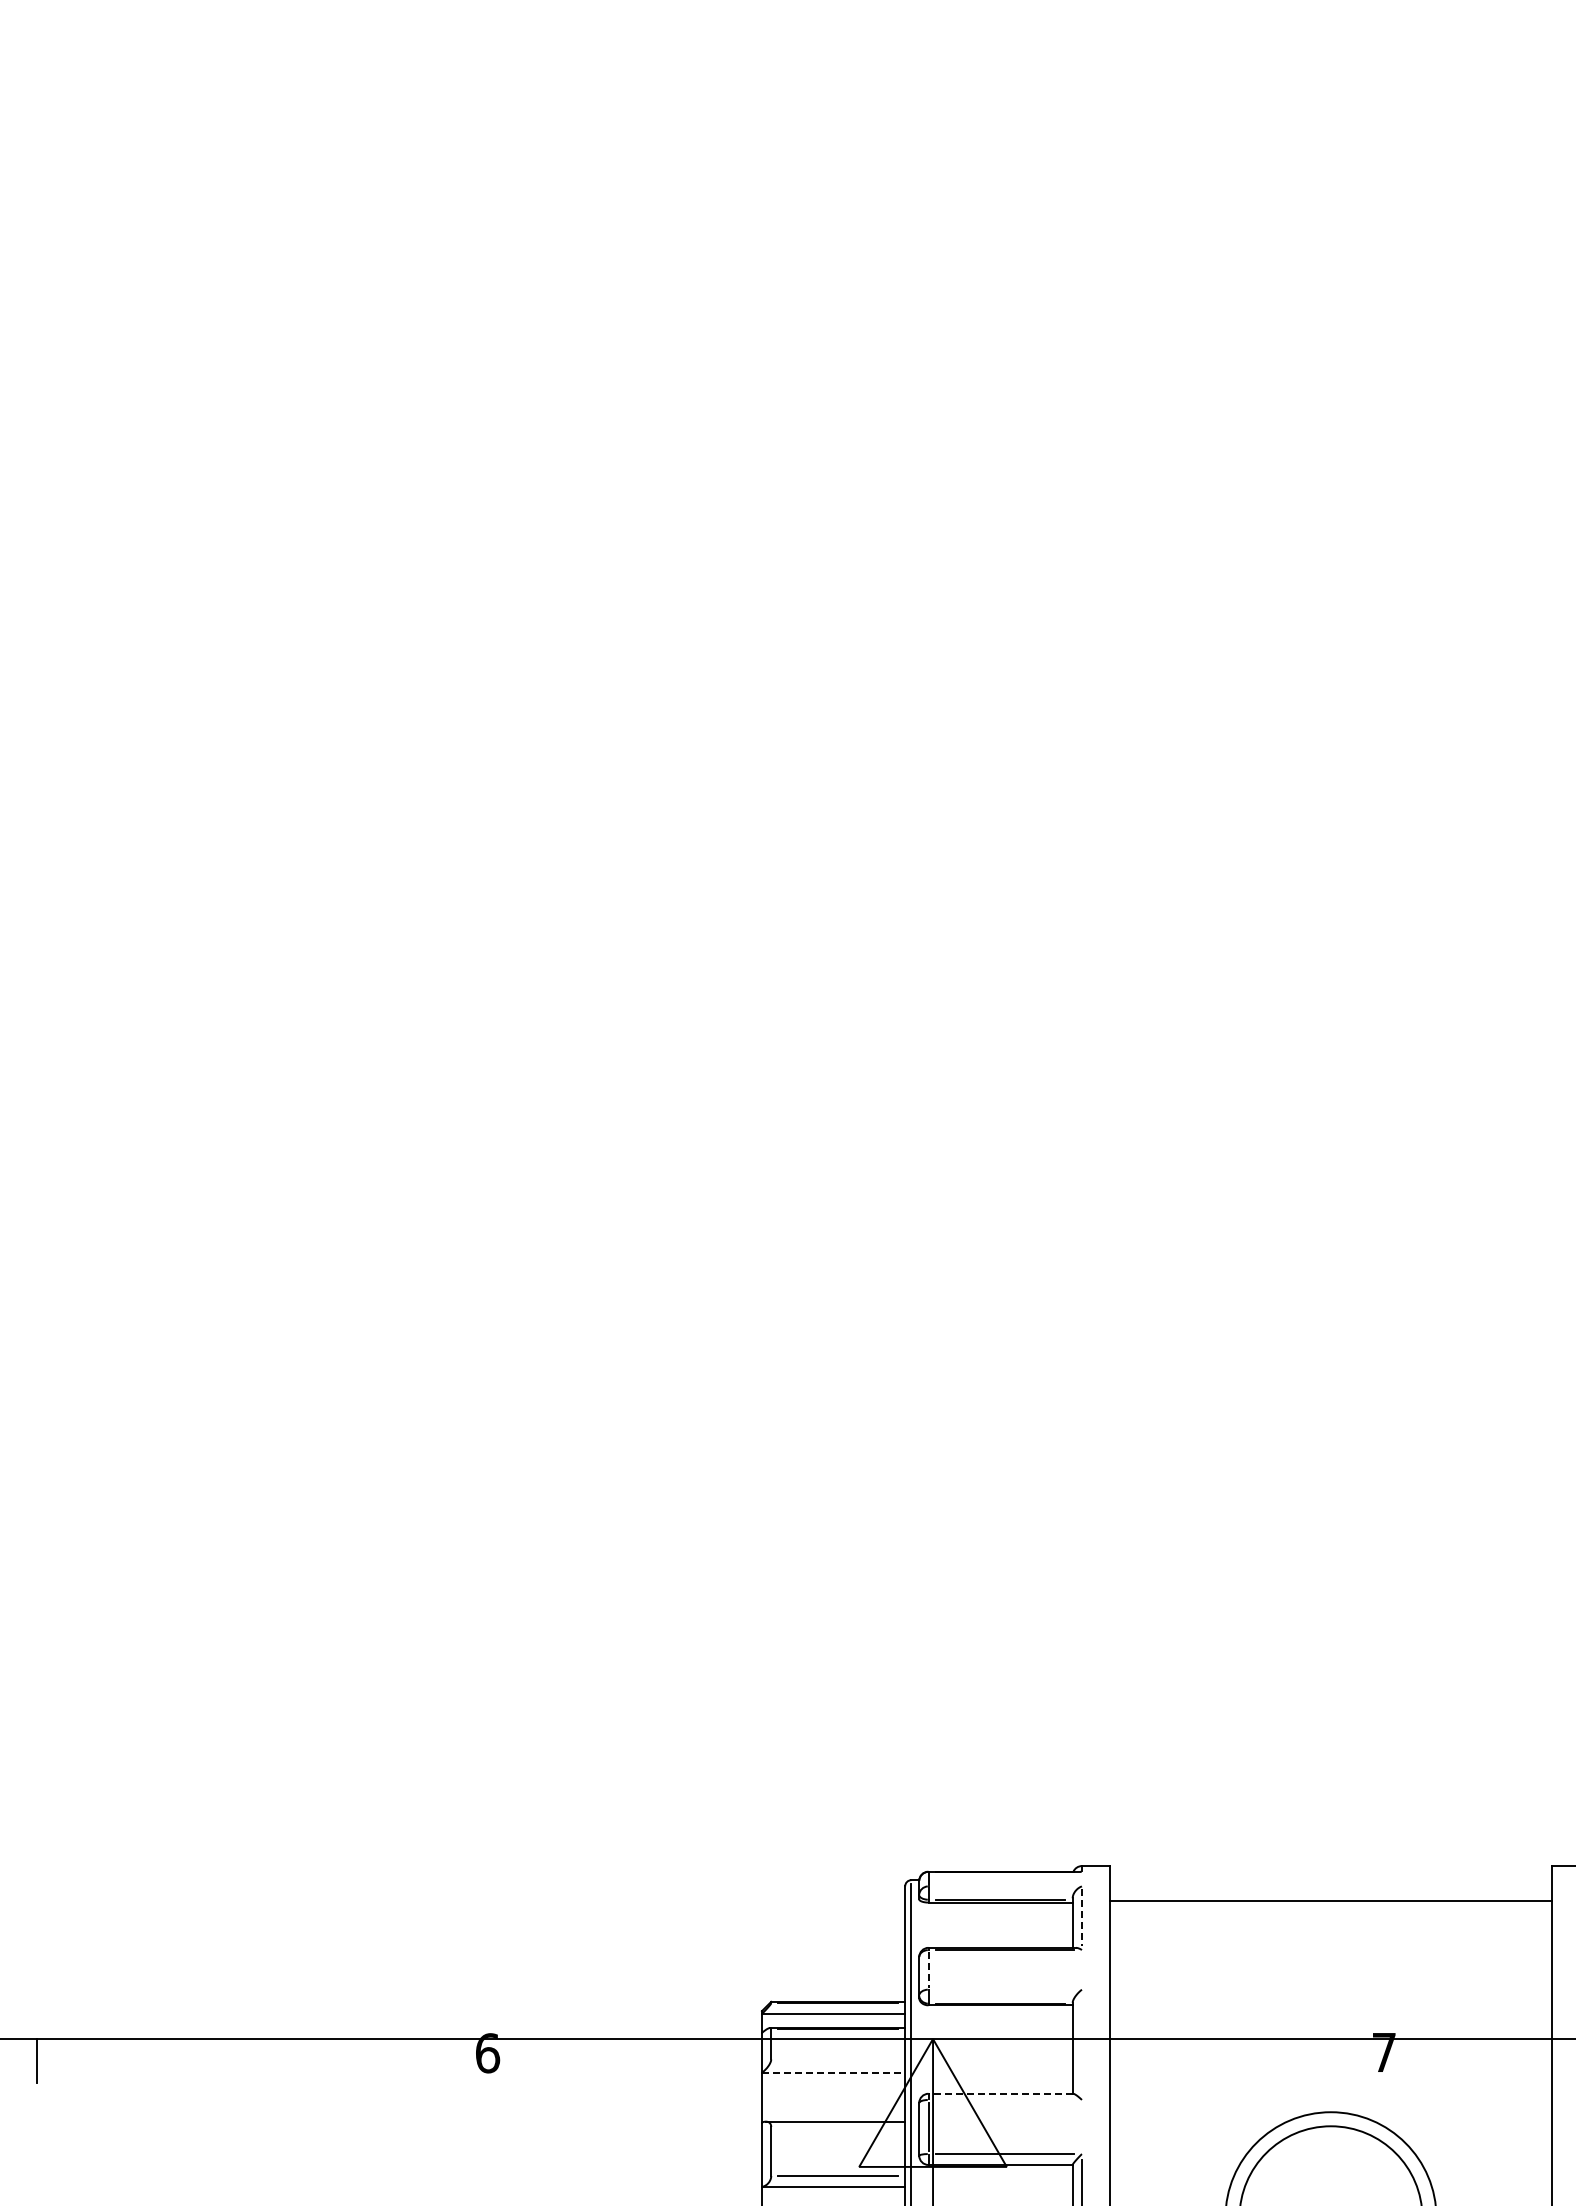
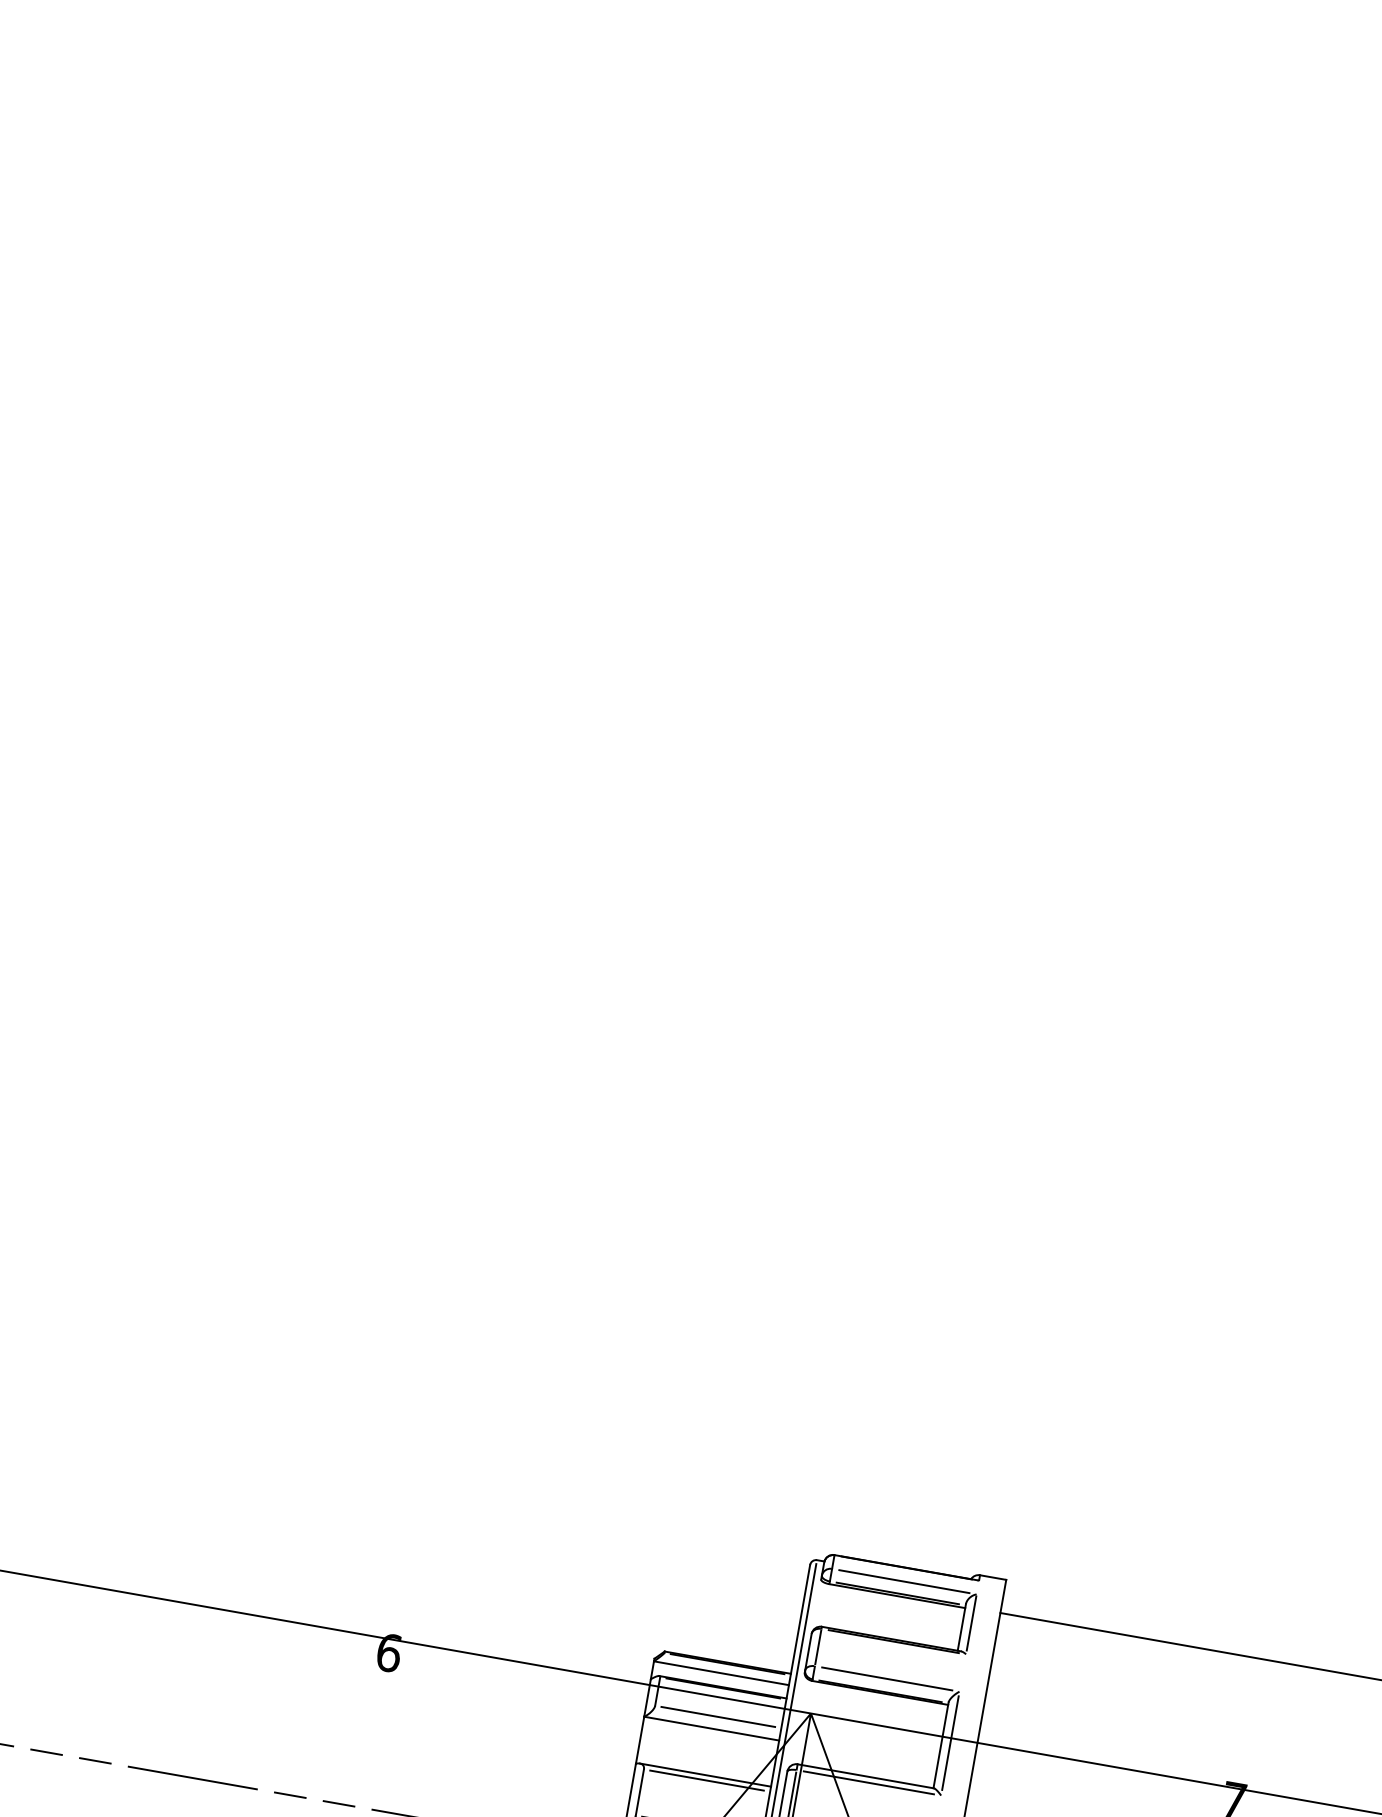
line: (1005, 1886) -> (904, 1581), added
line: (1081, 1917) -> (971, 1623), dashed -> solid
line: (928, 1969) -> (818, 1647), dashed -> solid
line: (1005, 1989) -> (887, 1678), added
line: (1081, 2043) -> (950, 1742), added
line: (837, 2059) -> (717, 1716), added
line: (833, 2072) -> (711, 1728), dashed -> solid
line: (1000, 2093) -> (865, 1775), dashed -> solid
line: (1005, 2099) -> (869, 1782), added
line: (837, 2127) -> (706, 1780), added

